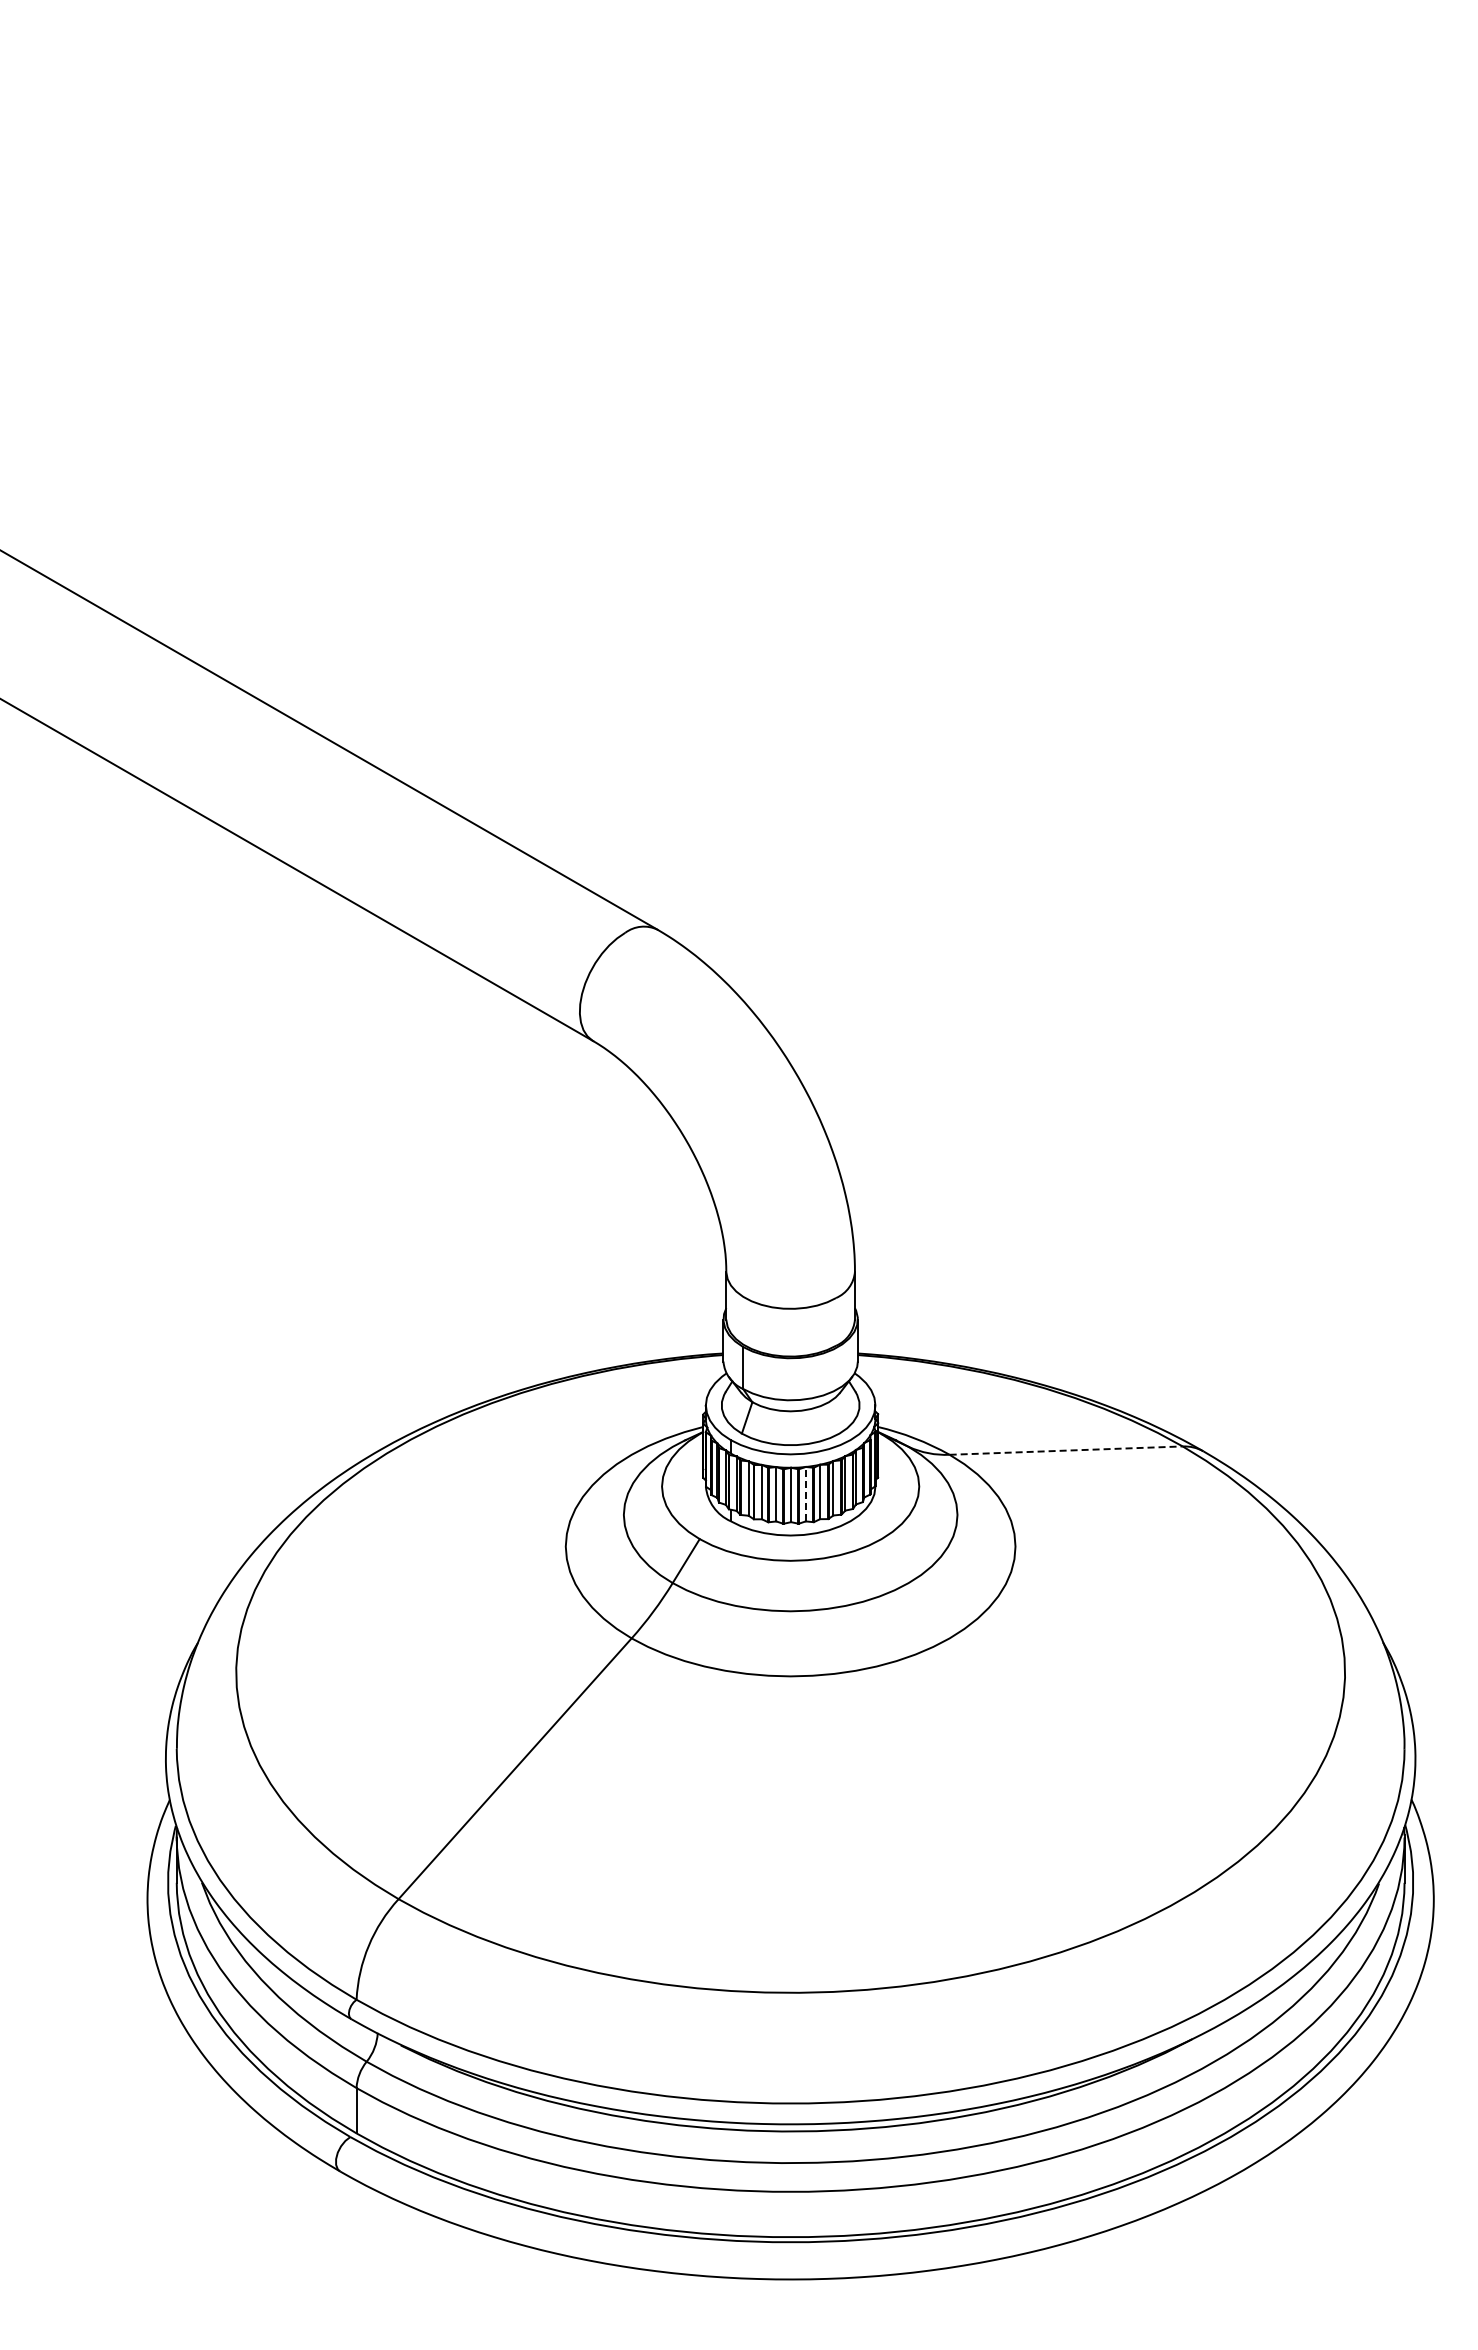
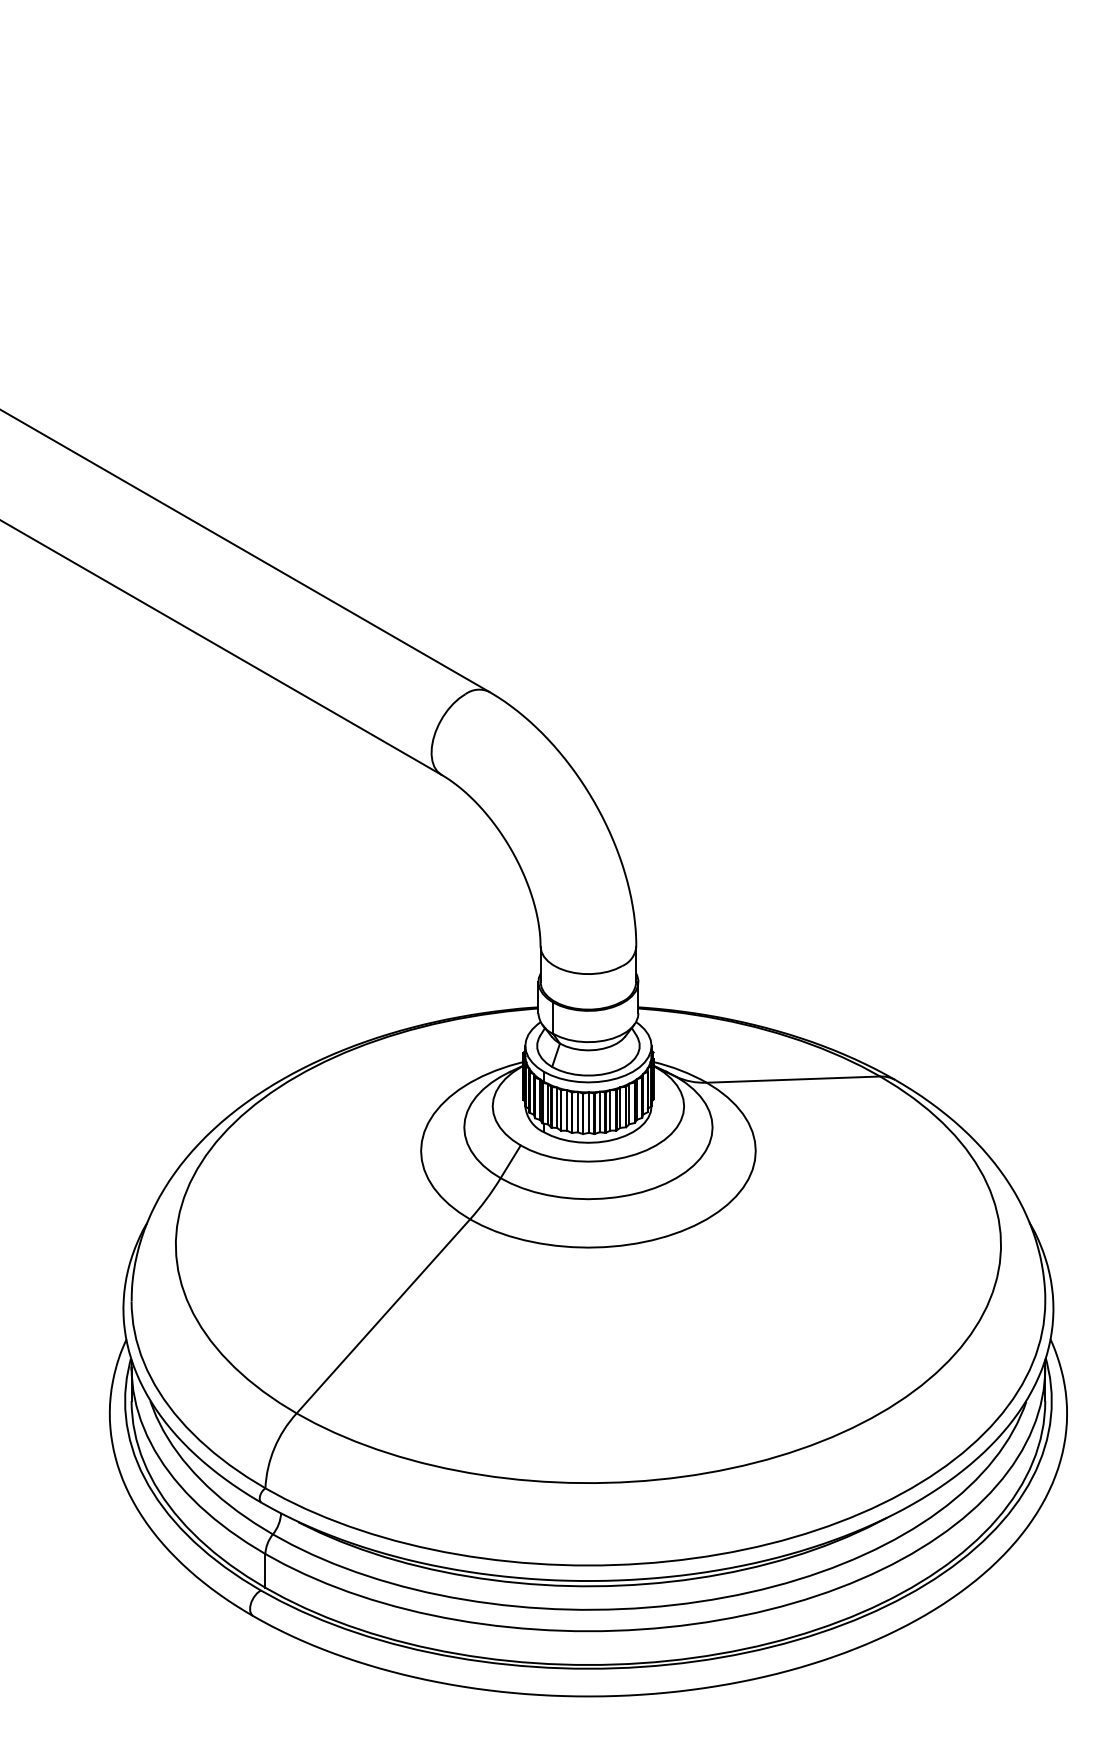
line: (1066, 1450) -> (793, 1079), dashed -> solid
line: (805, 1493) -> (599, 1111), dashed -> solid

